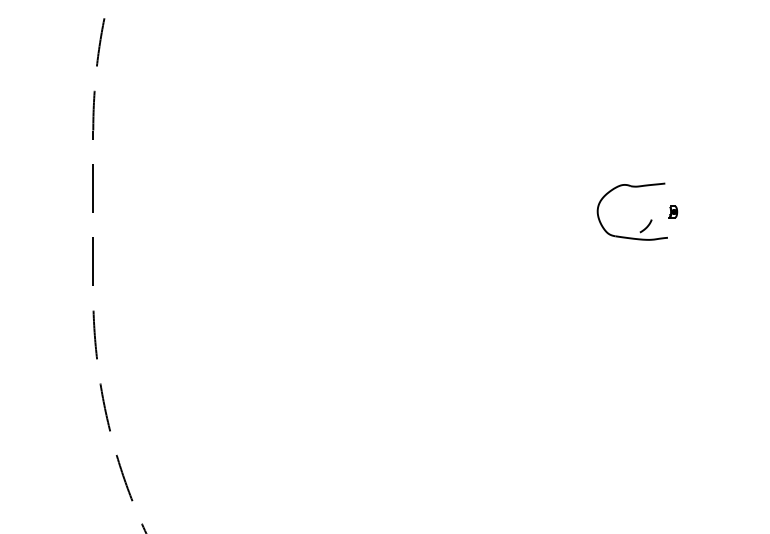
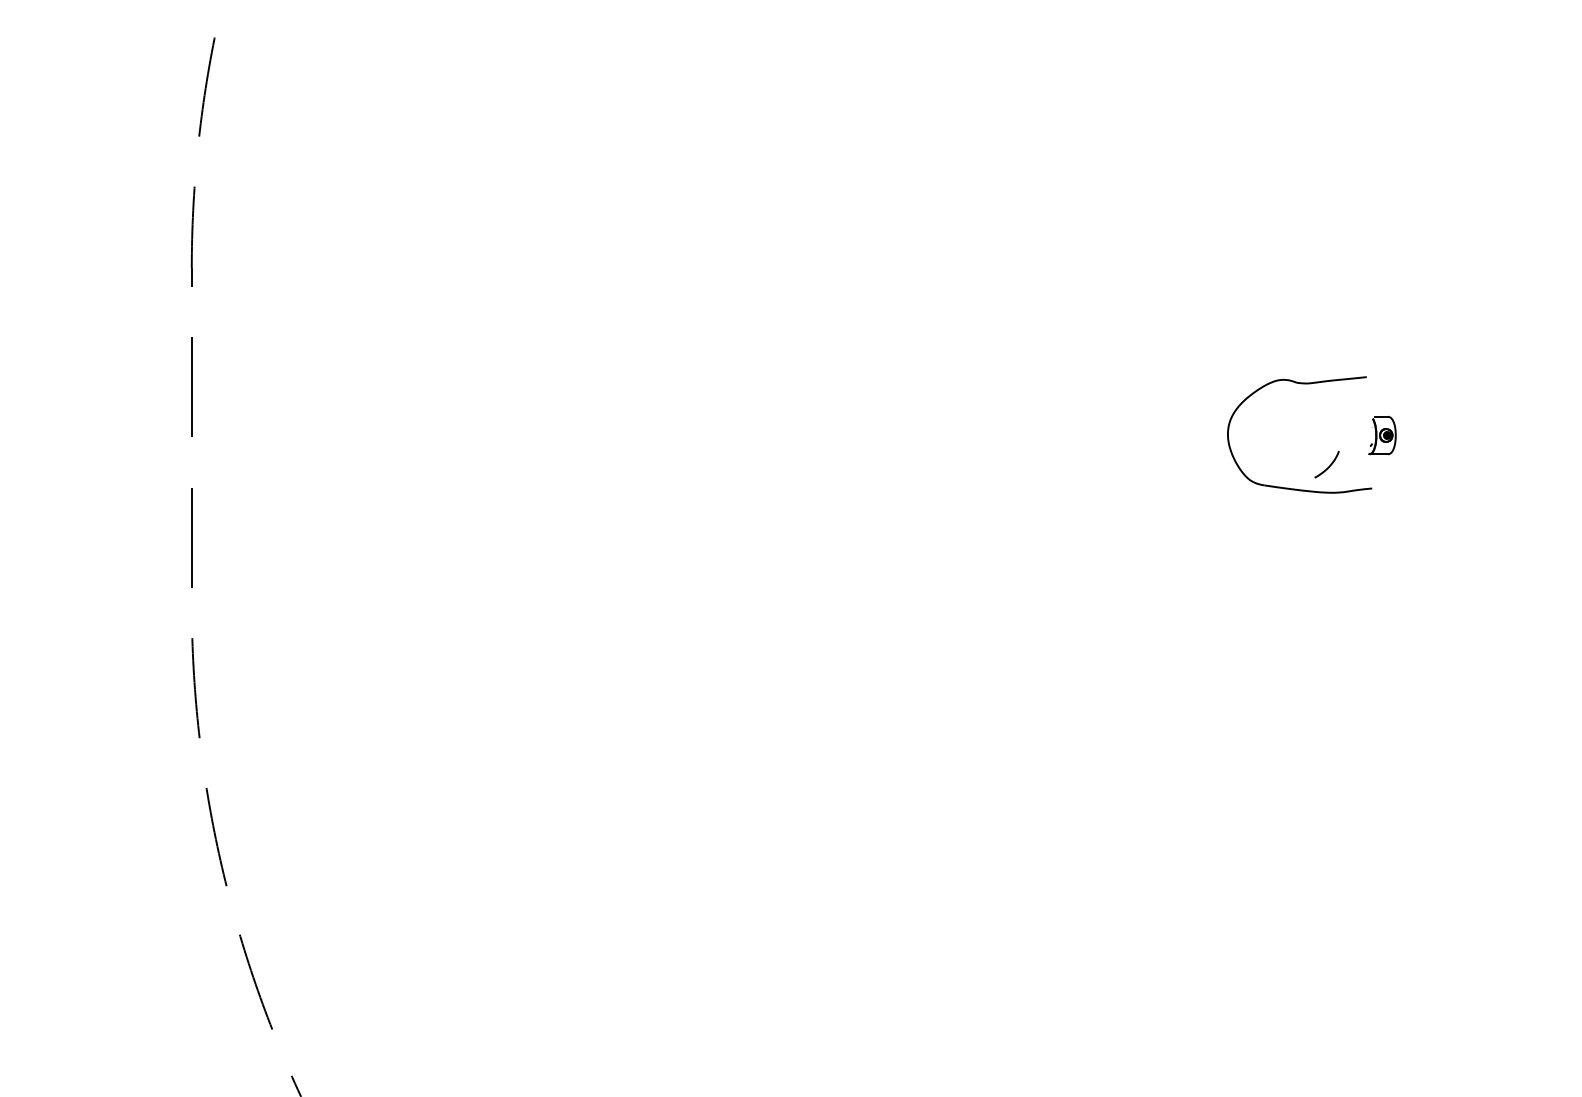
part: (673, 211) -> (1383, 434), size x1.6

